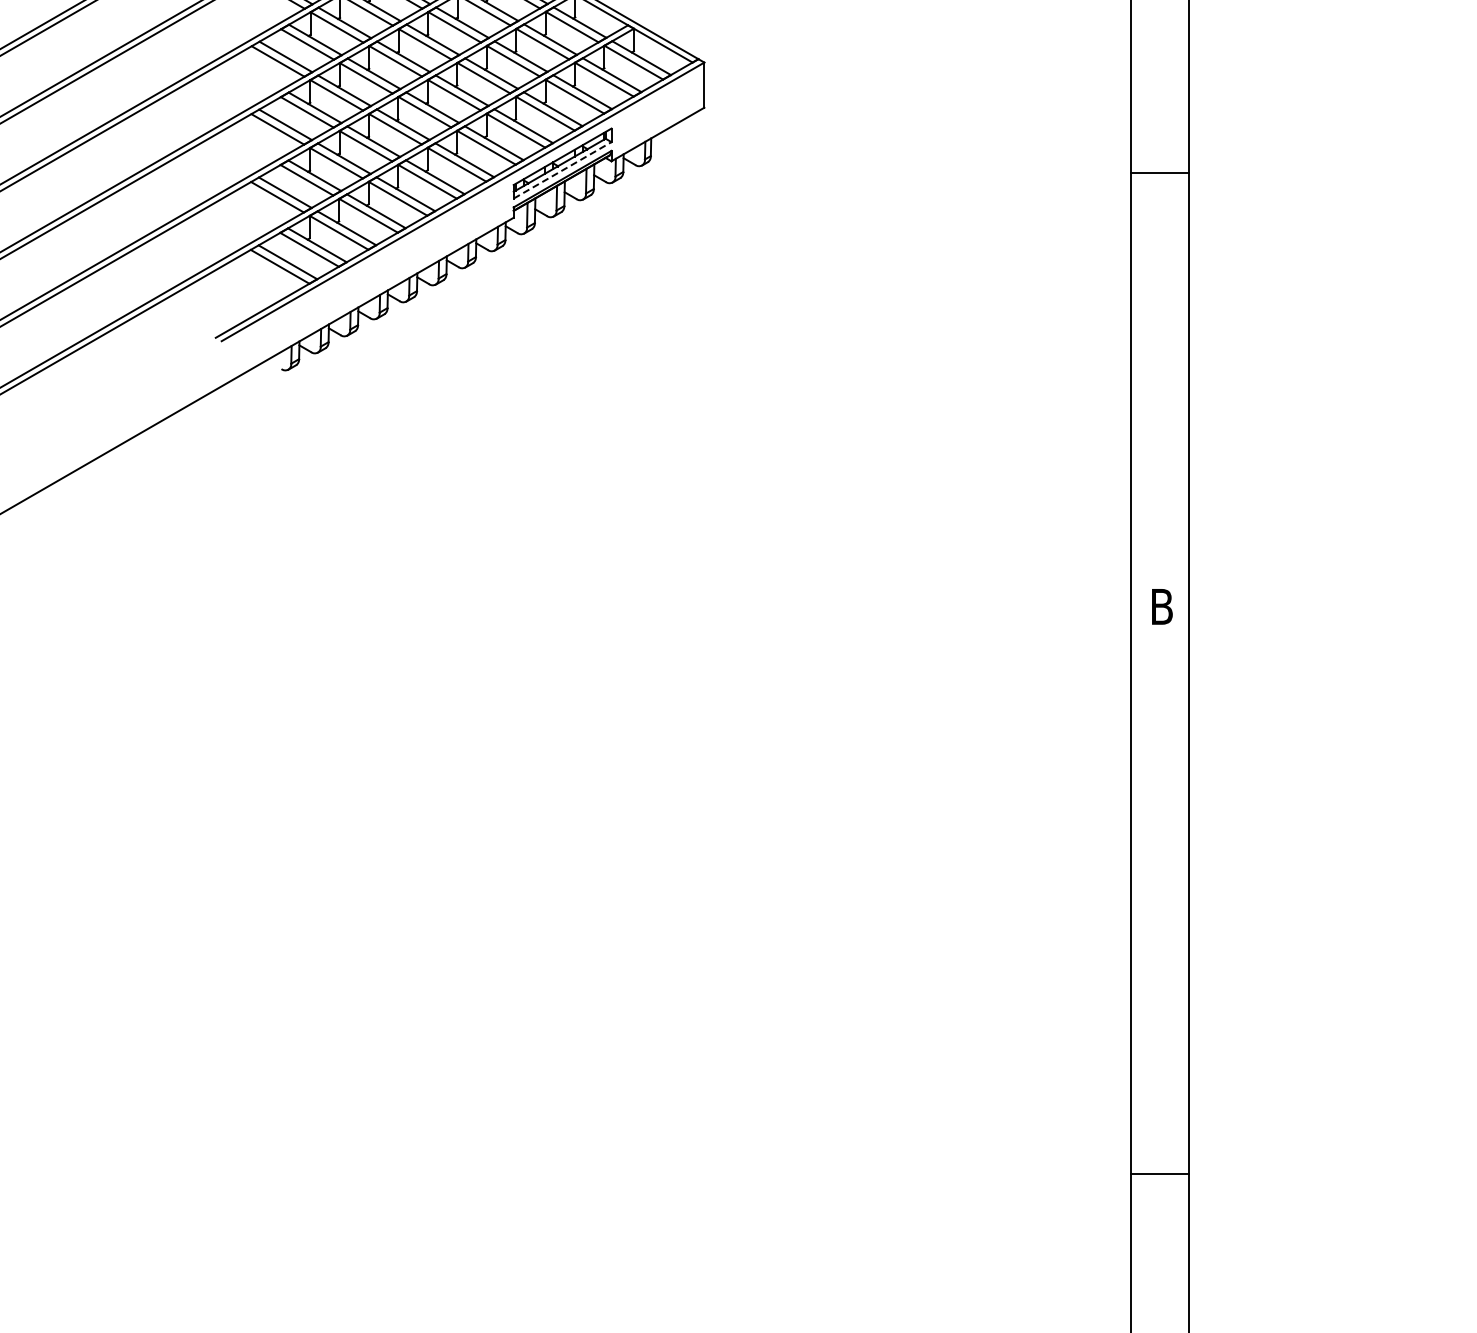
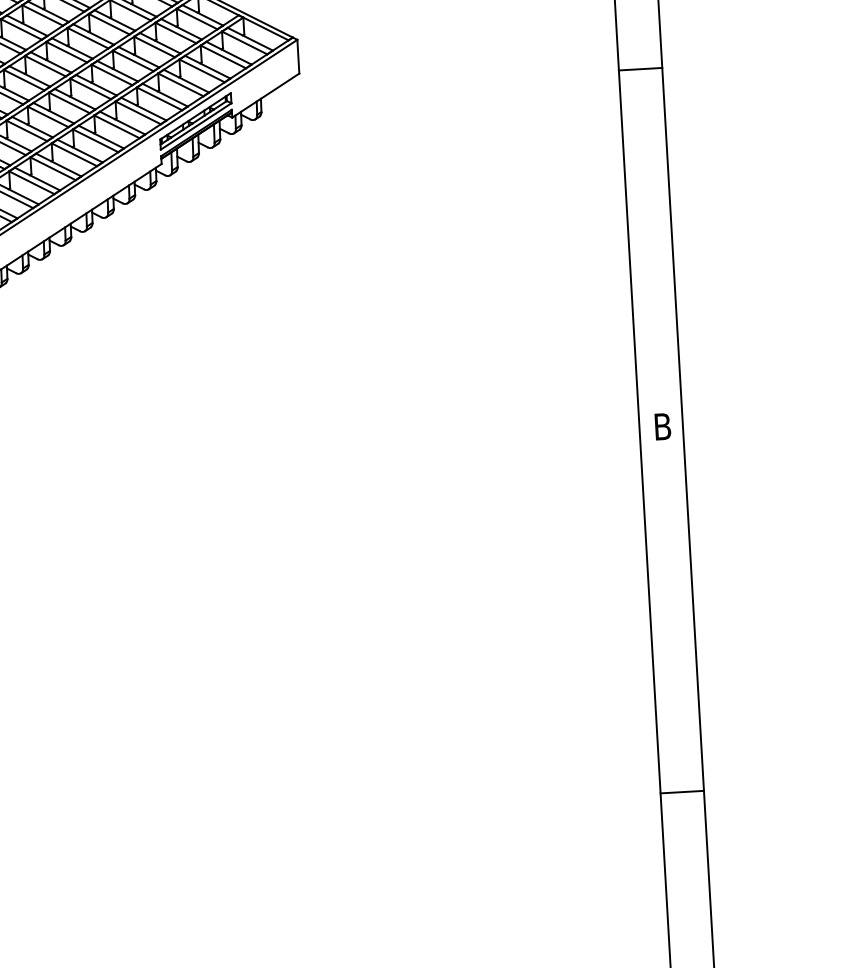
line: (563, 170) -> (196, 126), dashed -> solid
line: (1159, 173) -> (640, 69), moved
line: (1159, 1173) -> (681, 791), moved

